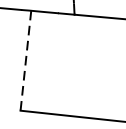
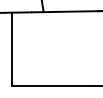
line: (26, 61) -> (12, 49), dashed -> solid

